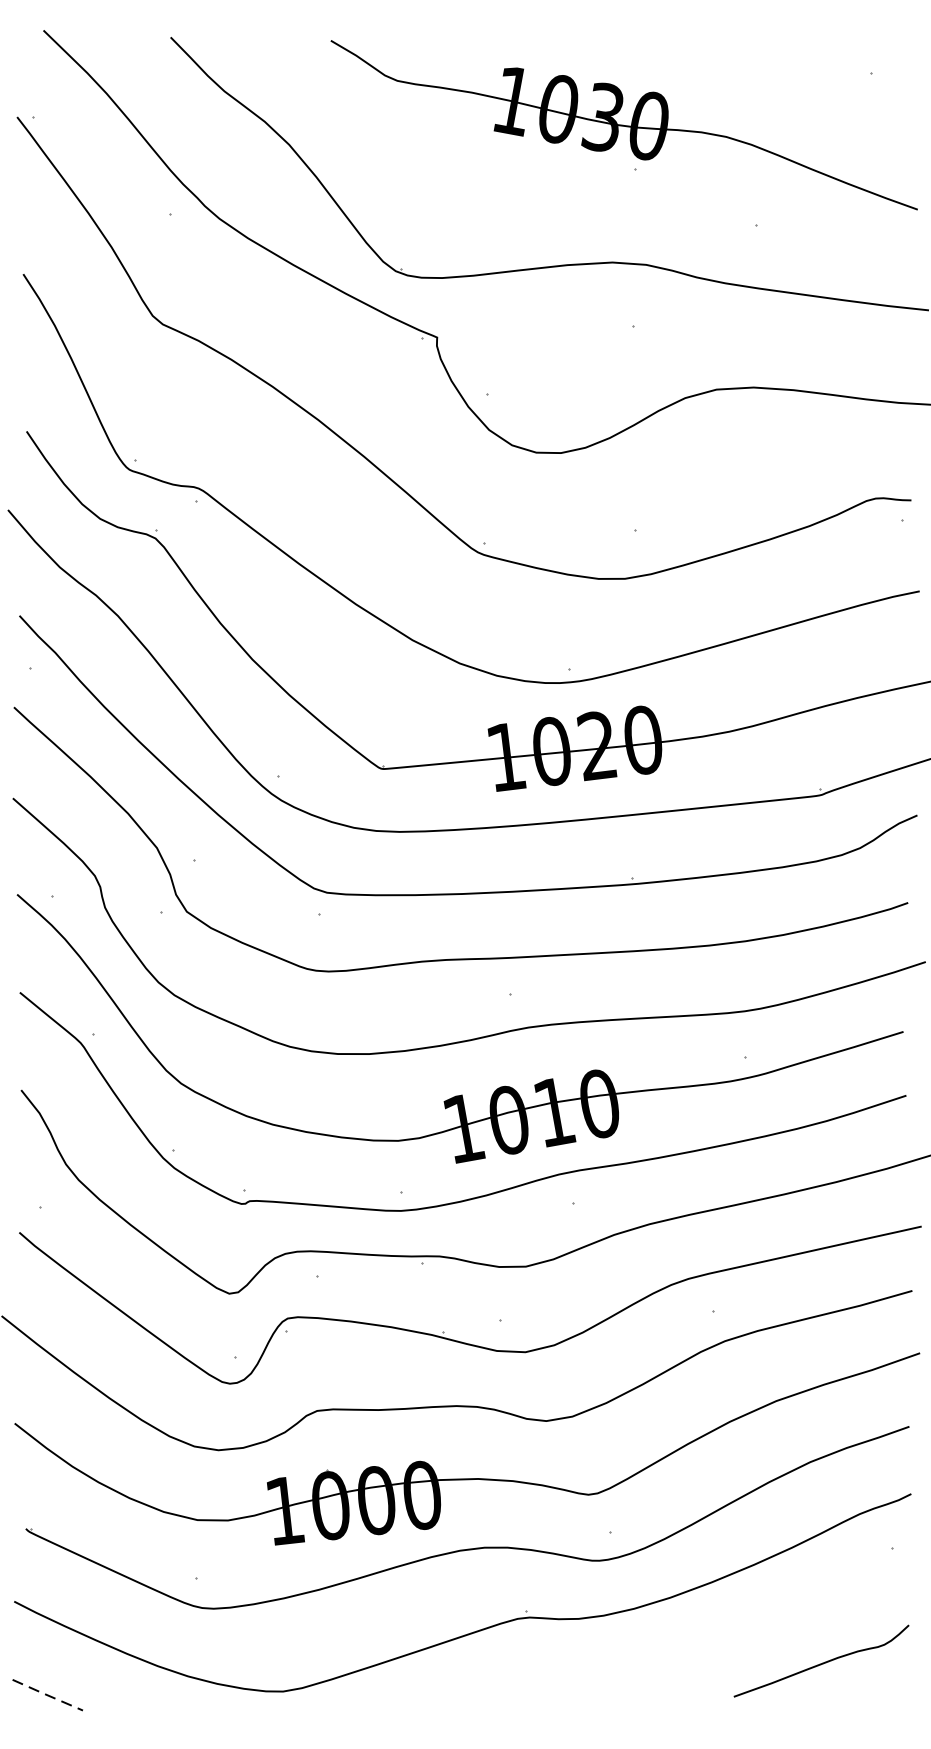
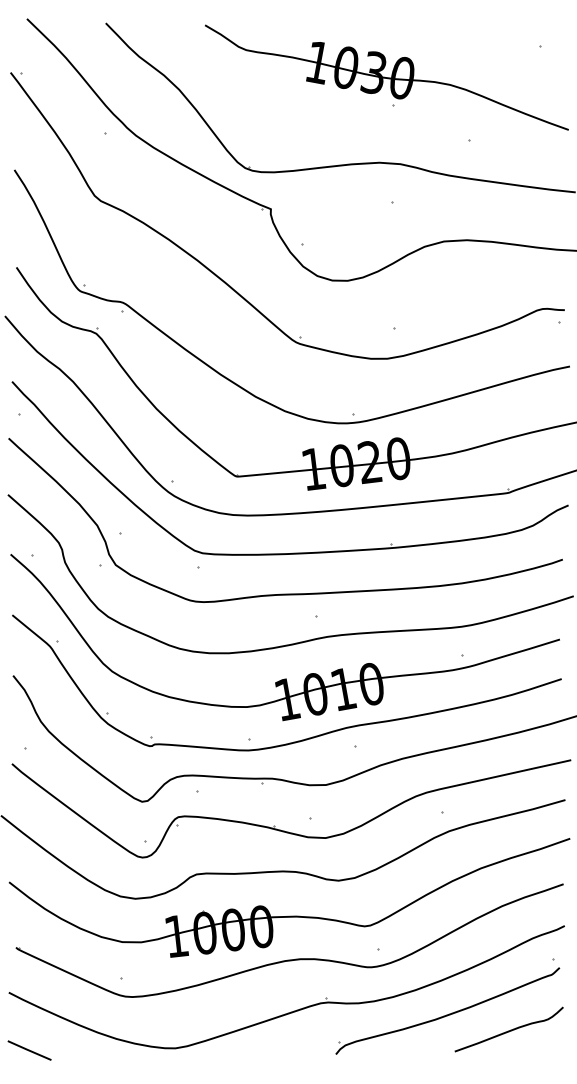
part: (722, 1630) -> (447, 1010), added
line: (47, 1695) -> (29, 1050), dashed -> solid

